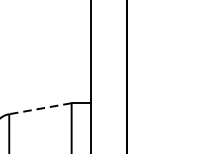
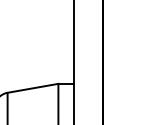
line: (41, 108) -> (33, 88), dashed -> solid

